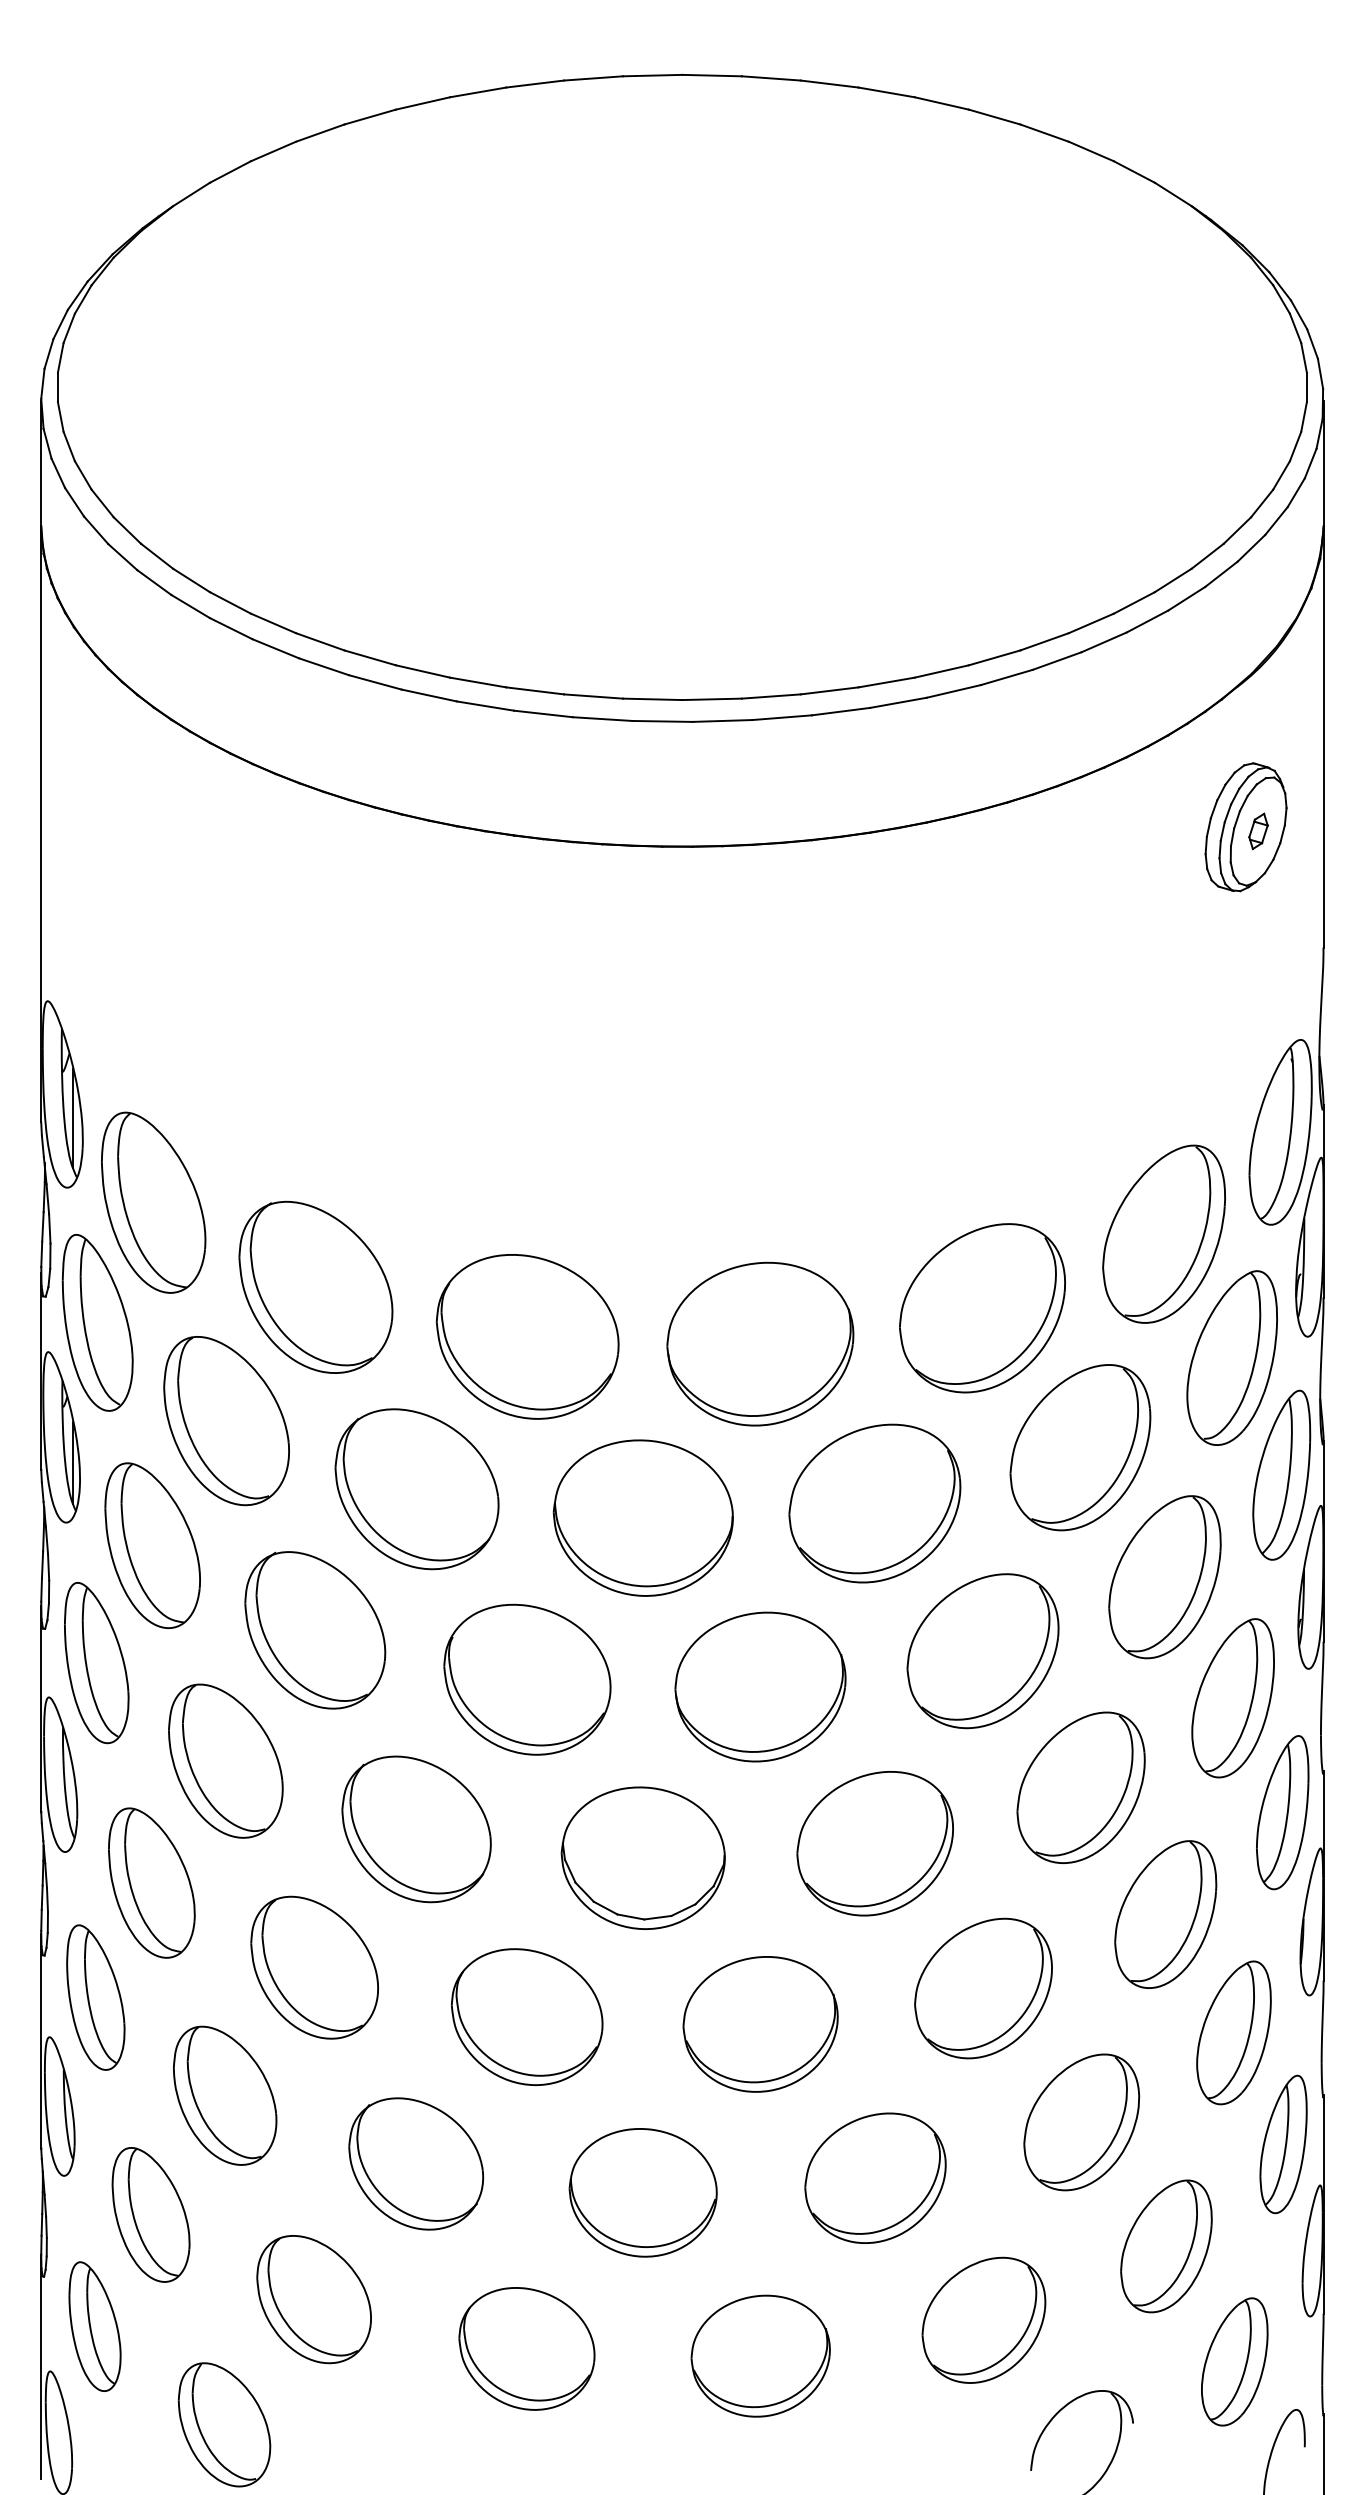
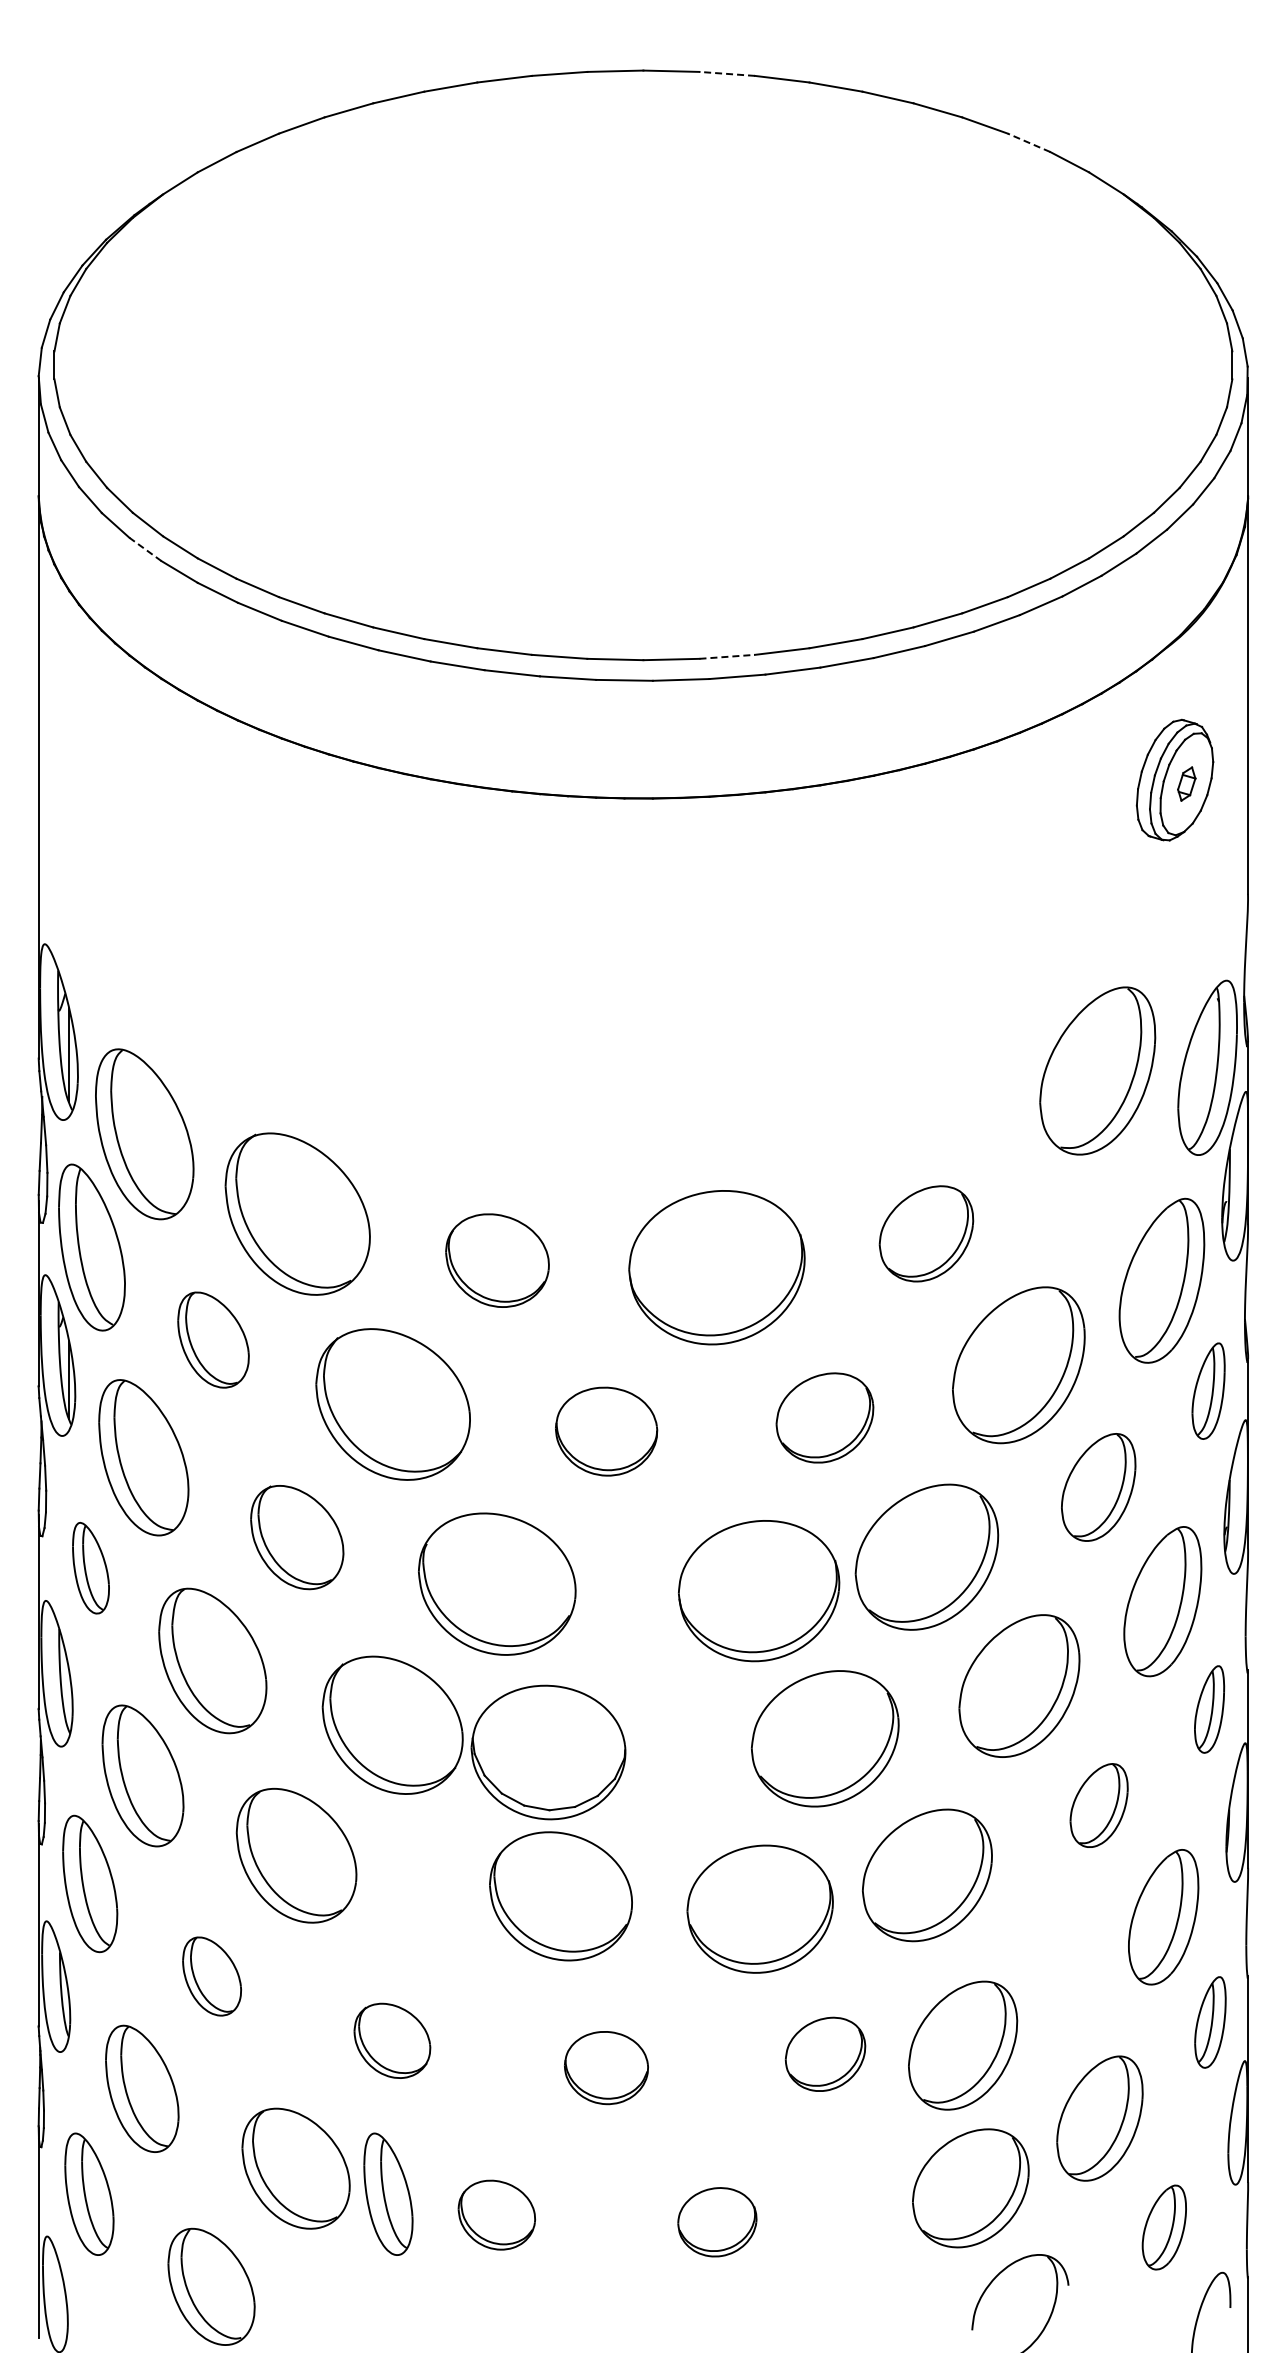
line: (771, 77) -> (727, 73), solid -> dashed
line: (1090, 151) -> (1028, 142), solid -> dashed
line: (154, 582) -> (145, 549), solid -> dashed
line: (771, 696) -> (727, 656), solid -> dashed
part: (1163, 1233) -> (1097, 1070), moved
part: (982, 1307) -> (926, 1233), size x0.6
part: (527, 1336) -> (497, 1260), size x0.6
part: (226, 1420) -> (213, 1339), size x0.6
part: (1281, 1474) -> (1208, 1390), size x0.6
part: (874, 1503) -> (824, 1417), size x0.6
part: (643, 1517) -> (606, 1431), size x0.6
part: (1164, 1577) -> (1098, 1487), size x0.7
part: (315, 1630) -> (297, 1537), size x0.7
part: (96, 1662) -> (90, 1567), size x0.6
part: (760, 1687) -> (759, 1591), moved
part: (1282, 1812) -> (1209, 1709), size x0.6
part: (643, 1858) -> (548, 1752), moved
part: (1164, 1914) -> (1098, 1805), size x0.6
part: (526, 2017) -> (560, 1896), moved
part: (759, 2023) -> (759, 1908), moved
part: (224, 2095) -> (211, 1976), size x0.6
part: (1082, 2122) -> (963, 2045), moved
part: (1283, 2144) -> (1210, 2022), size x0.7
part: (416, 2163) -> (392, 2040), size x0.6
part: (875, 2178) -> (825, 2054), size x0.6
part: (643, 2192) -> (606, 2067), size x0.6
part: (983, 2320) -> (970, 2188), moved
part: (412, 2325) -> (388, 2193), added
part: (526, 2348) -> (496, 2214), size x0.6
part: (760, 2356) -> (717, 2222), size x0.6
part: (1234, 2361) -> (1164, 2227), size x0.7

